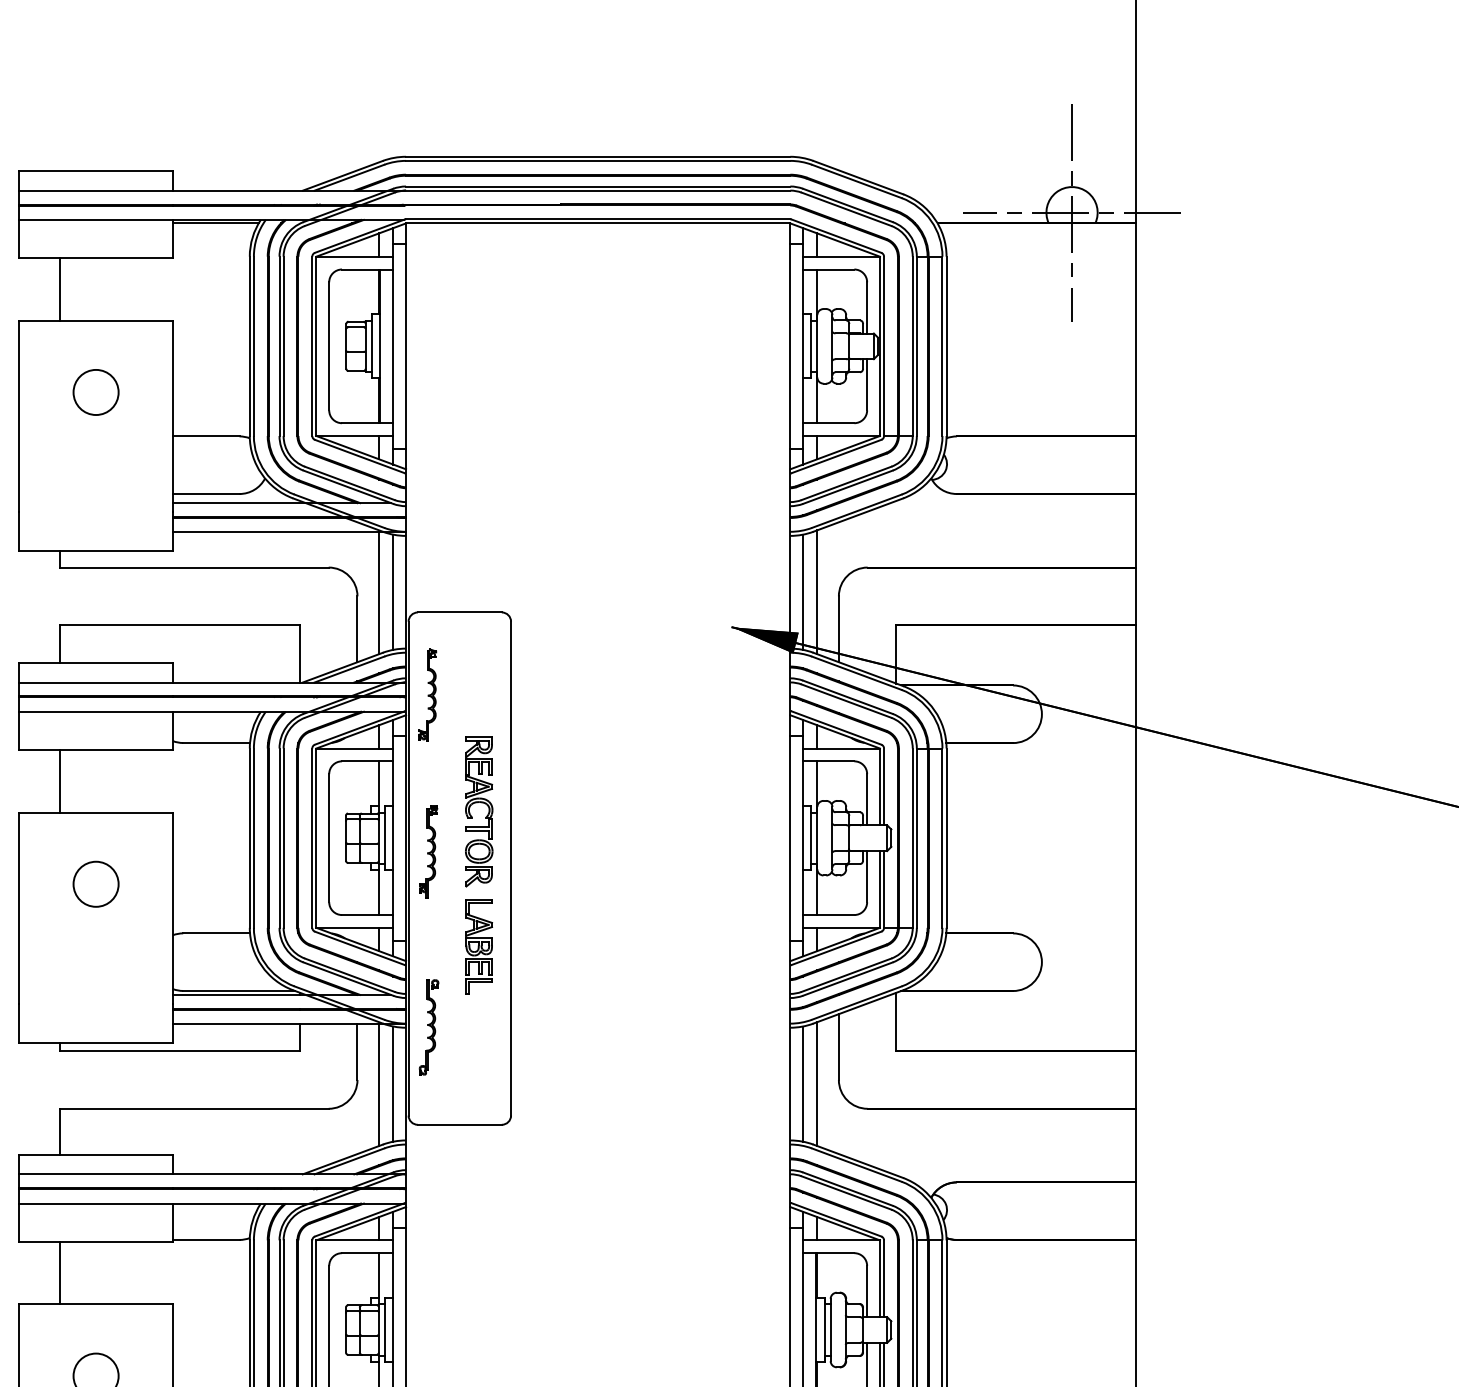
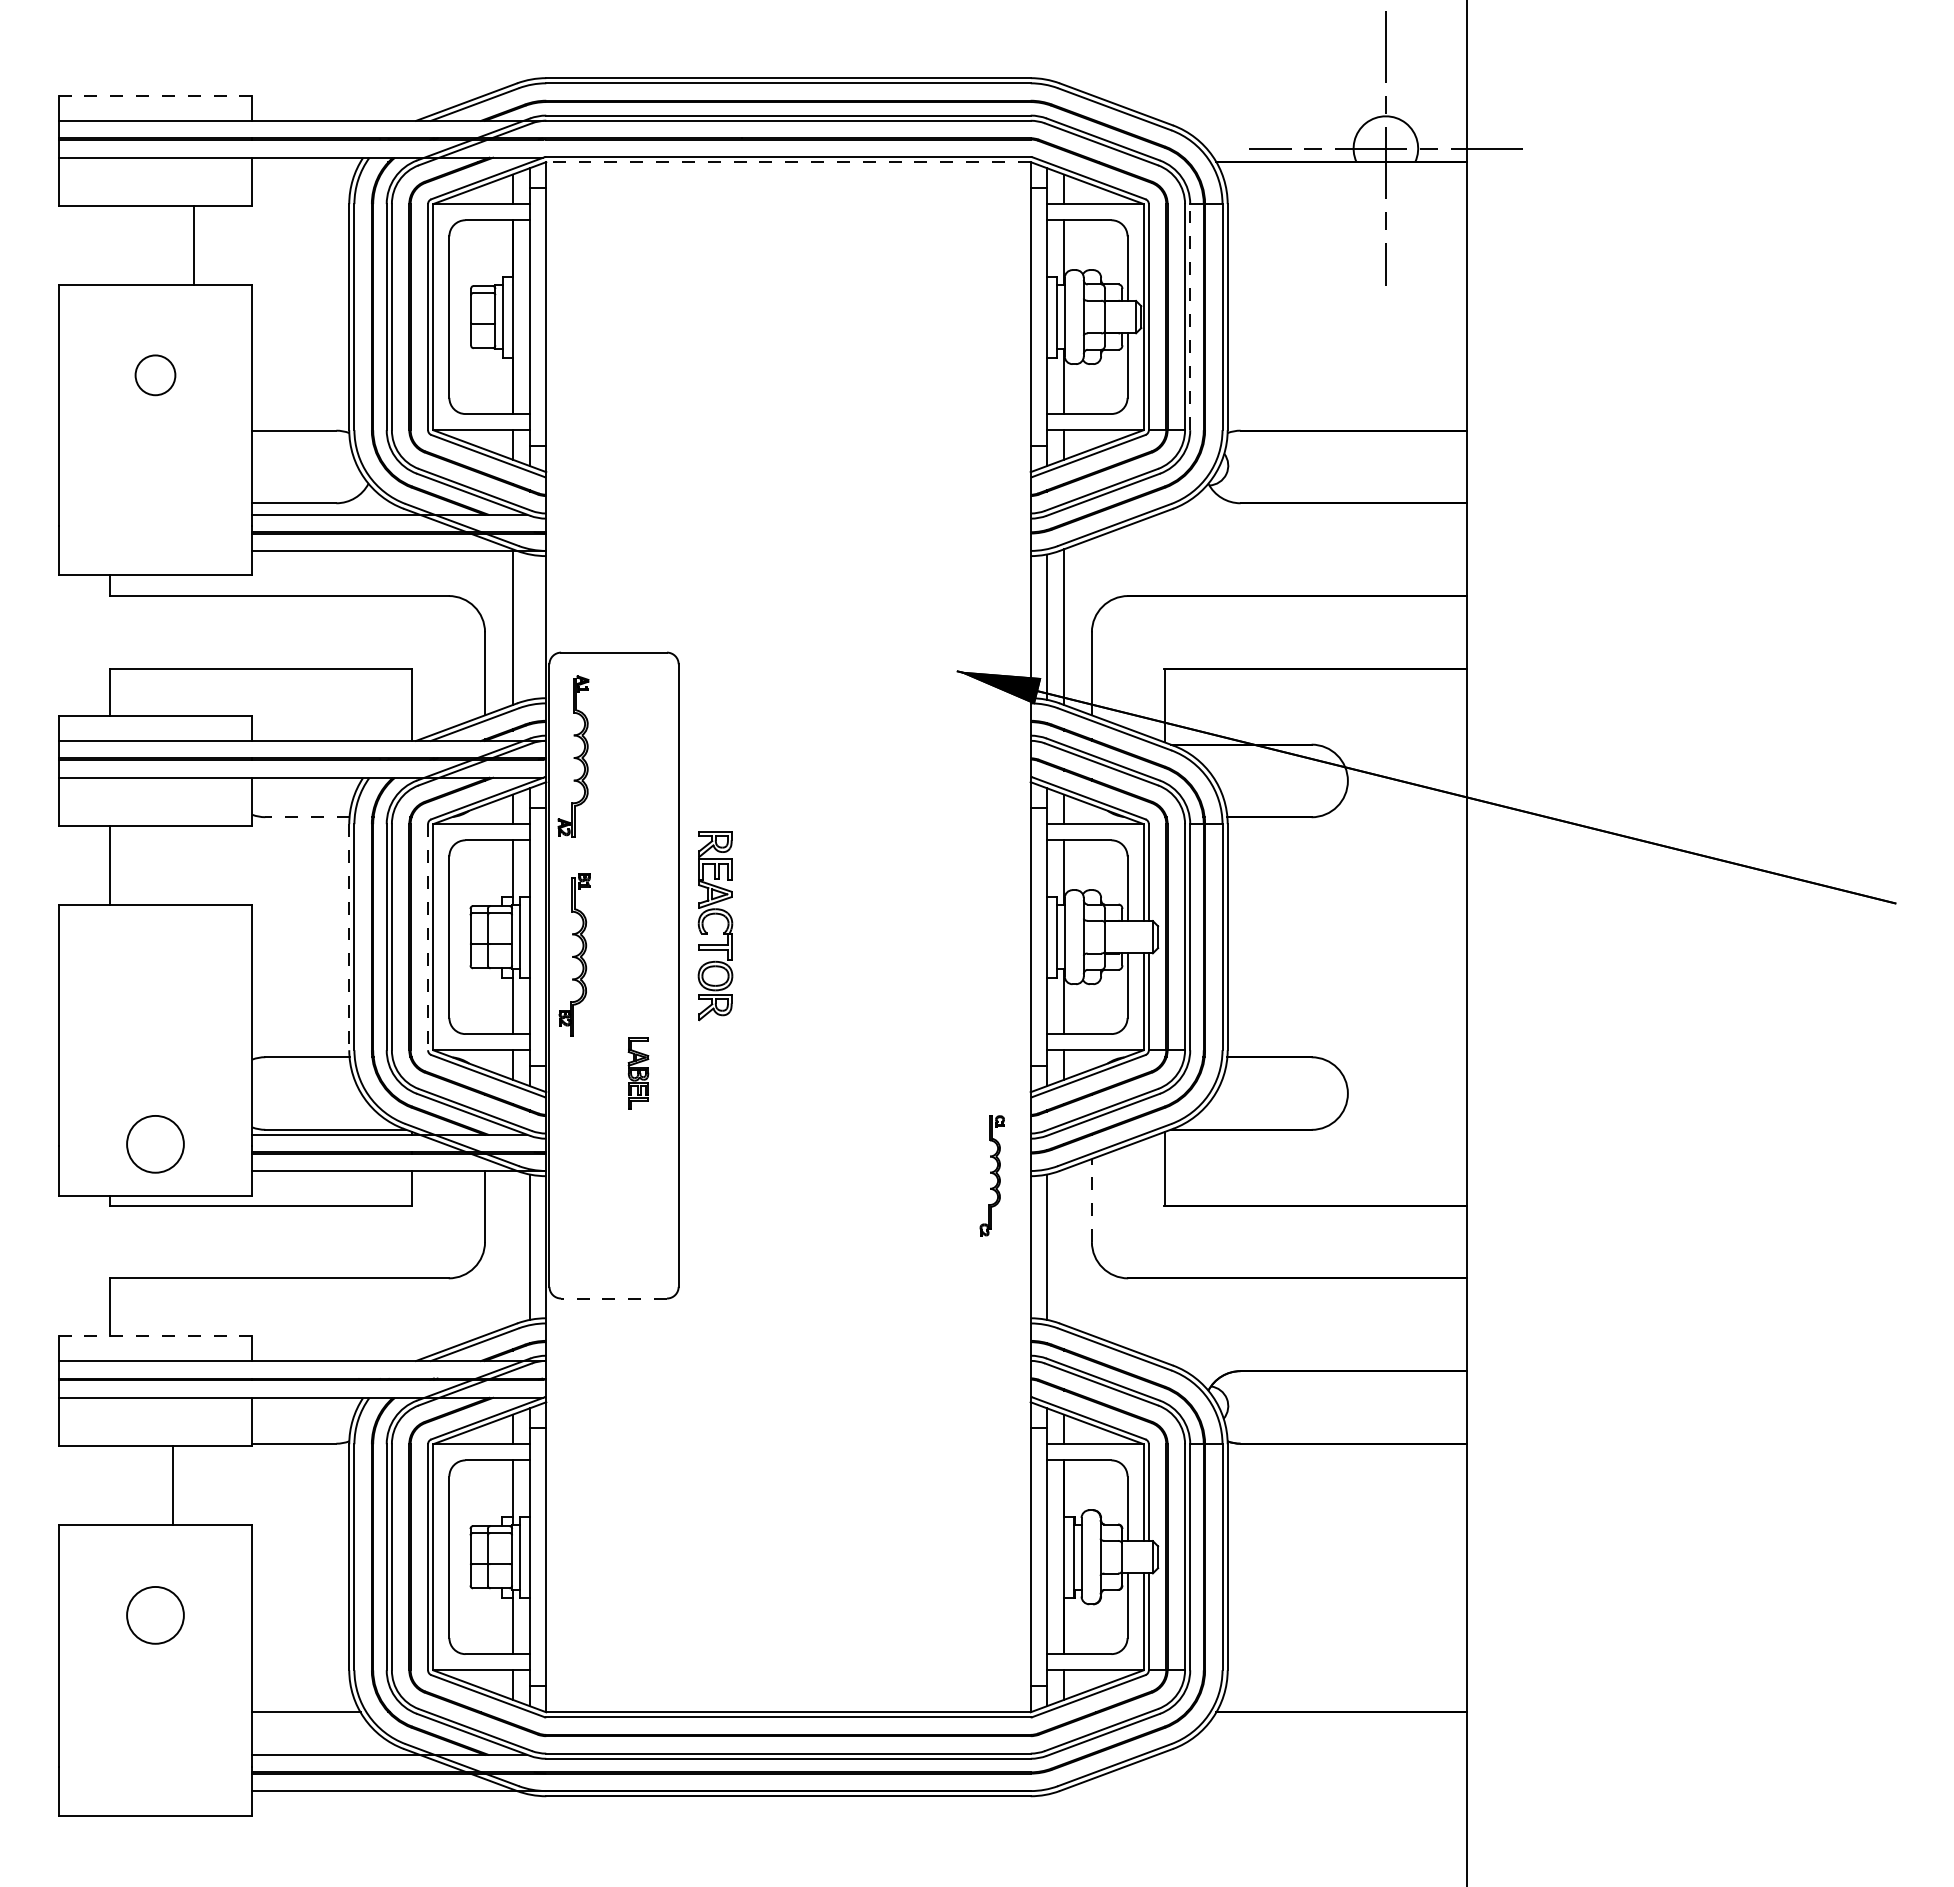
line: (96, 171) -> (155, 96), solid -> dashed
line: (215, 223) -> (306, 162), removed
line: (597, 223) -> (787, 162), solid -> dashed
line: (60, 289) -> (194, 245), moved
line: (917, 345) -> (1190, 316), solid -> dashed
circle: (96, 392) -> (155, 375), size x0.7
line: (393, 591) -> (530, 626), removed
part: (427, 694) -> (573, 756), size x1.4
line: (215, 743) -> (306, 817), solid -> dashed
part: (472, 817) -> (707, 932), moved
line: (249, 838) -> (349, 937), solid -> dashed
line: (312, 838) -> (428, 937), solid -> dashed
part: (428, 851) -> (574, 954), size x1.4
circle: (96, 884) -> (155, 1144), moved
part: (479, 946) -> (638, 1073), size x0.6
part: (428, 1027) -> (991, 1175), moved
line: (838, 1047) -> (1091, 1200), solid -> dashed
line: (817, 1084) -> (1064, 1247), removed
line: (379, 1085) -> (512, 1248), removed
line: (460, 1124) -> (614, 1298), solid -> dashed
line: (96, 1154) -> (155, 1336), solid -> dashed
line: (60, 1273) -> (173, 1485), moved

